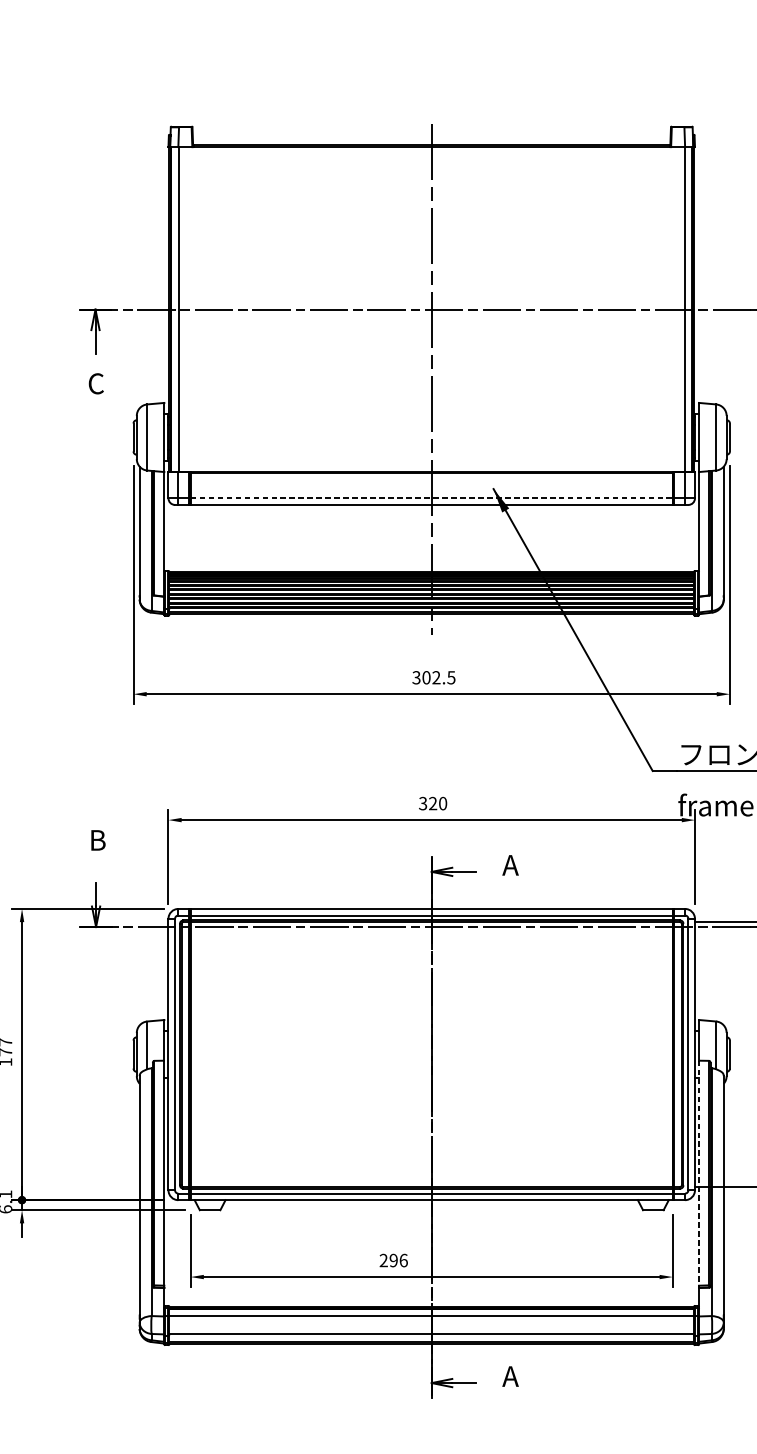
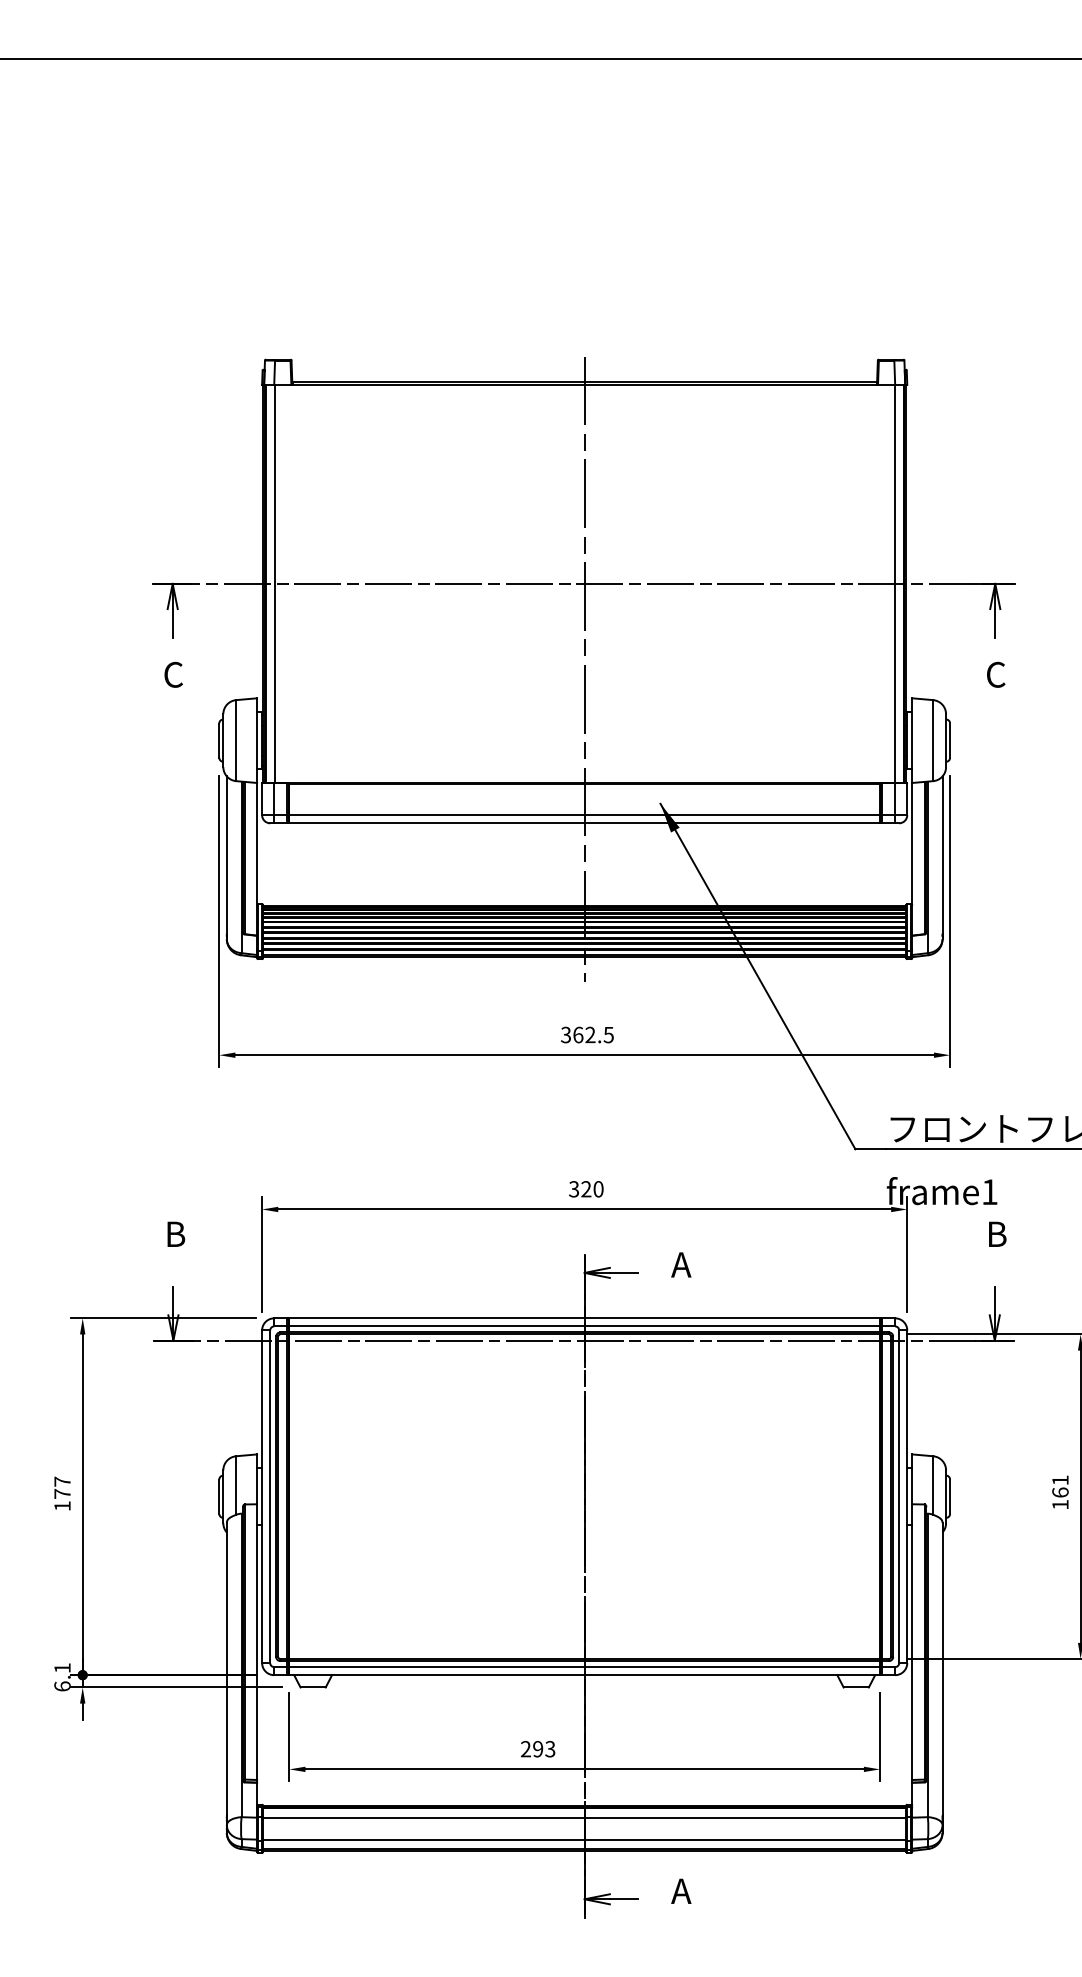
line: (432, 498) -> (585, 815), dashed -> solid
text: (426, 677) -> (578, 1034), 302.5 -> 362.5
line: (699, 1173) -> (912, 1642), dashed -> solid
text: (403, 1260) -> (550, 1748), 296 -> 293

